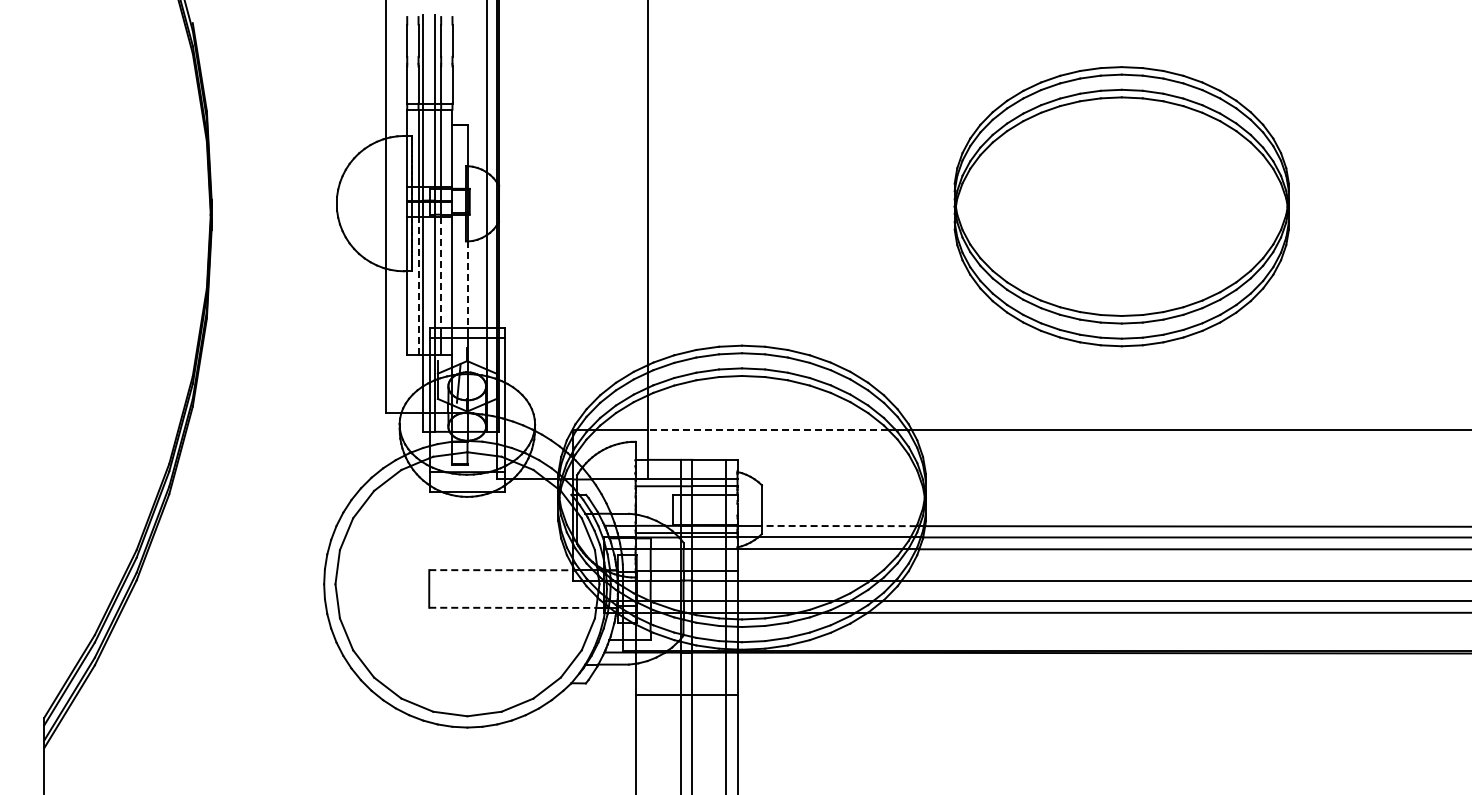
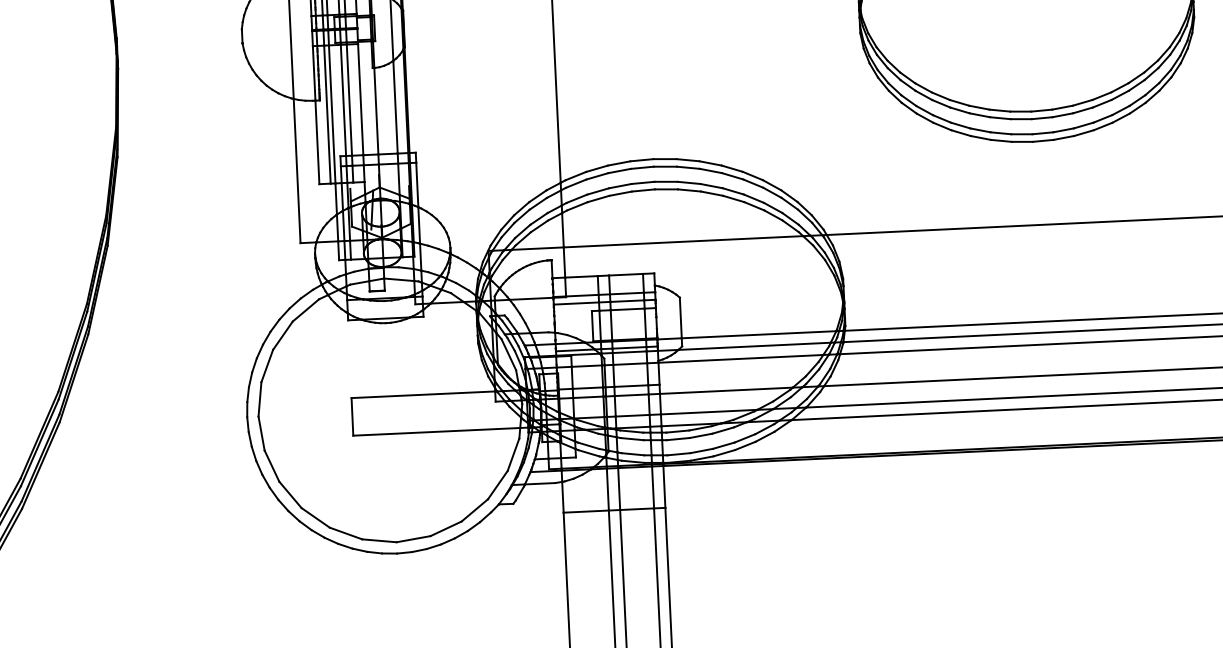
line: (441, 272) -> (349, 100), dashed -> solid
line: (418, 285) -> (327, 114), dashed -> solid
line: (467, 285) -> (376, 111), dashed -> solid
line: (768, 429) -> (683, 241), dashed -> solid
line: (838, 526) -> (758, 335), dashed -> solid
line: (501, 570) -> (423, 395), dashed -> solid
line: (512, 607) -> (436, 431), dashed -> solid

